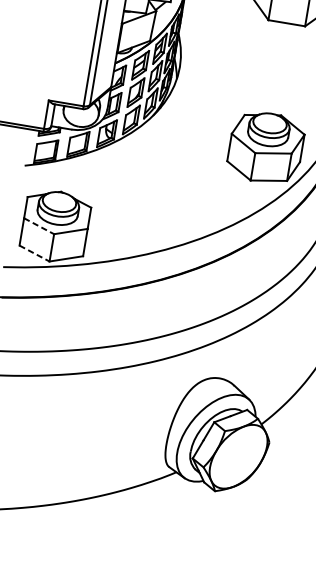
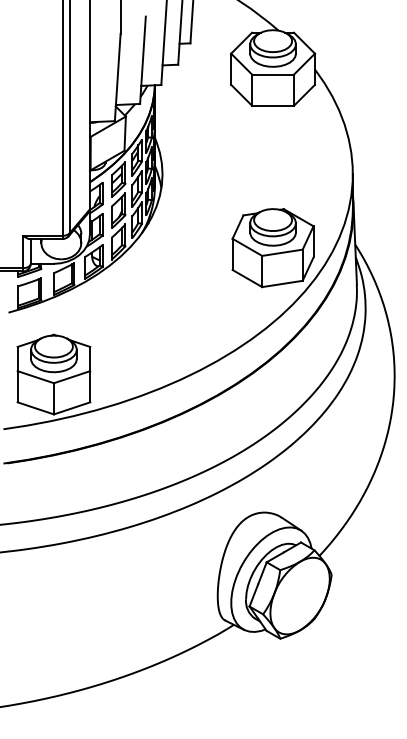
line: (39, 226) -> (36, 377), dashed -> solid
line: (35, 253) -> (36, 408), dashed -> solid

